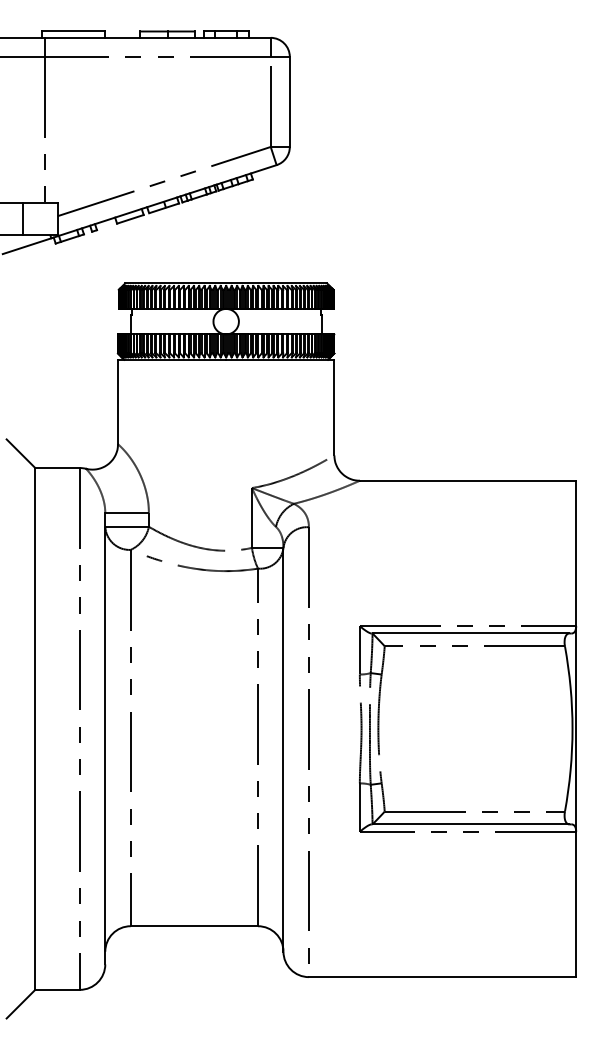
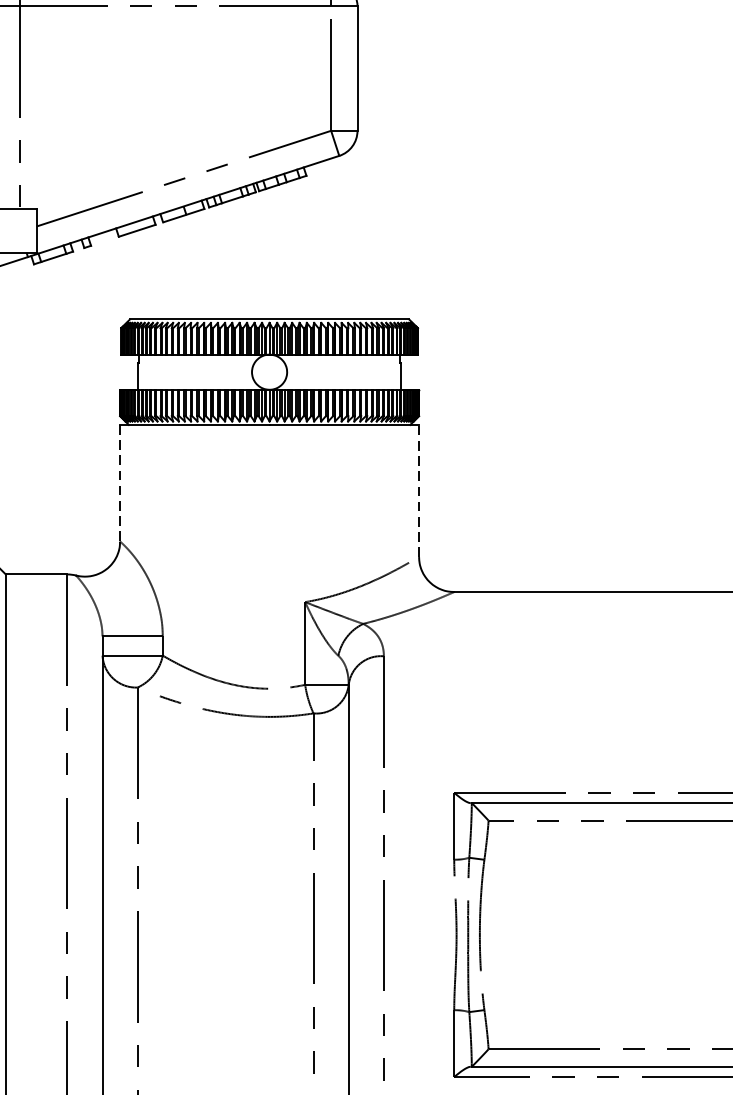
line: (118, 402) -> (120, 483), solid -> dashed
line: (334, 407) -> (419, 490), solid -> dashed

